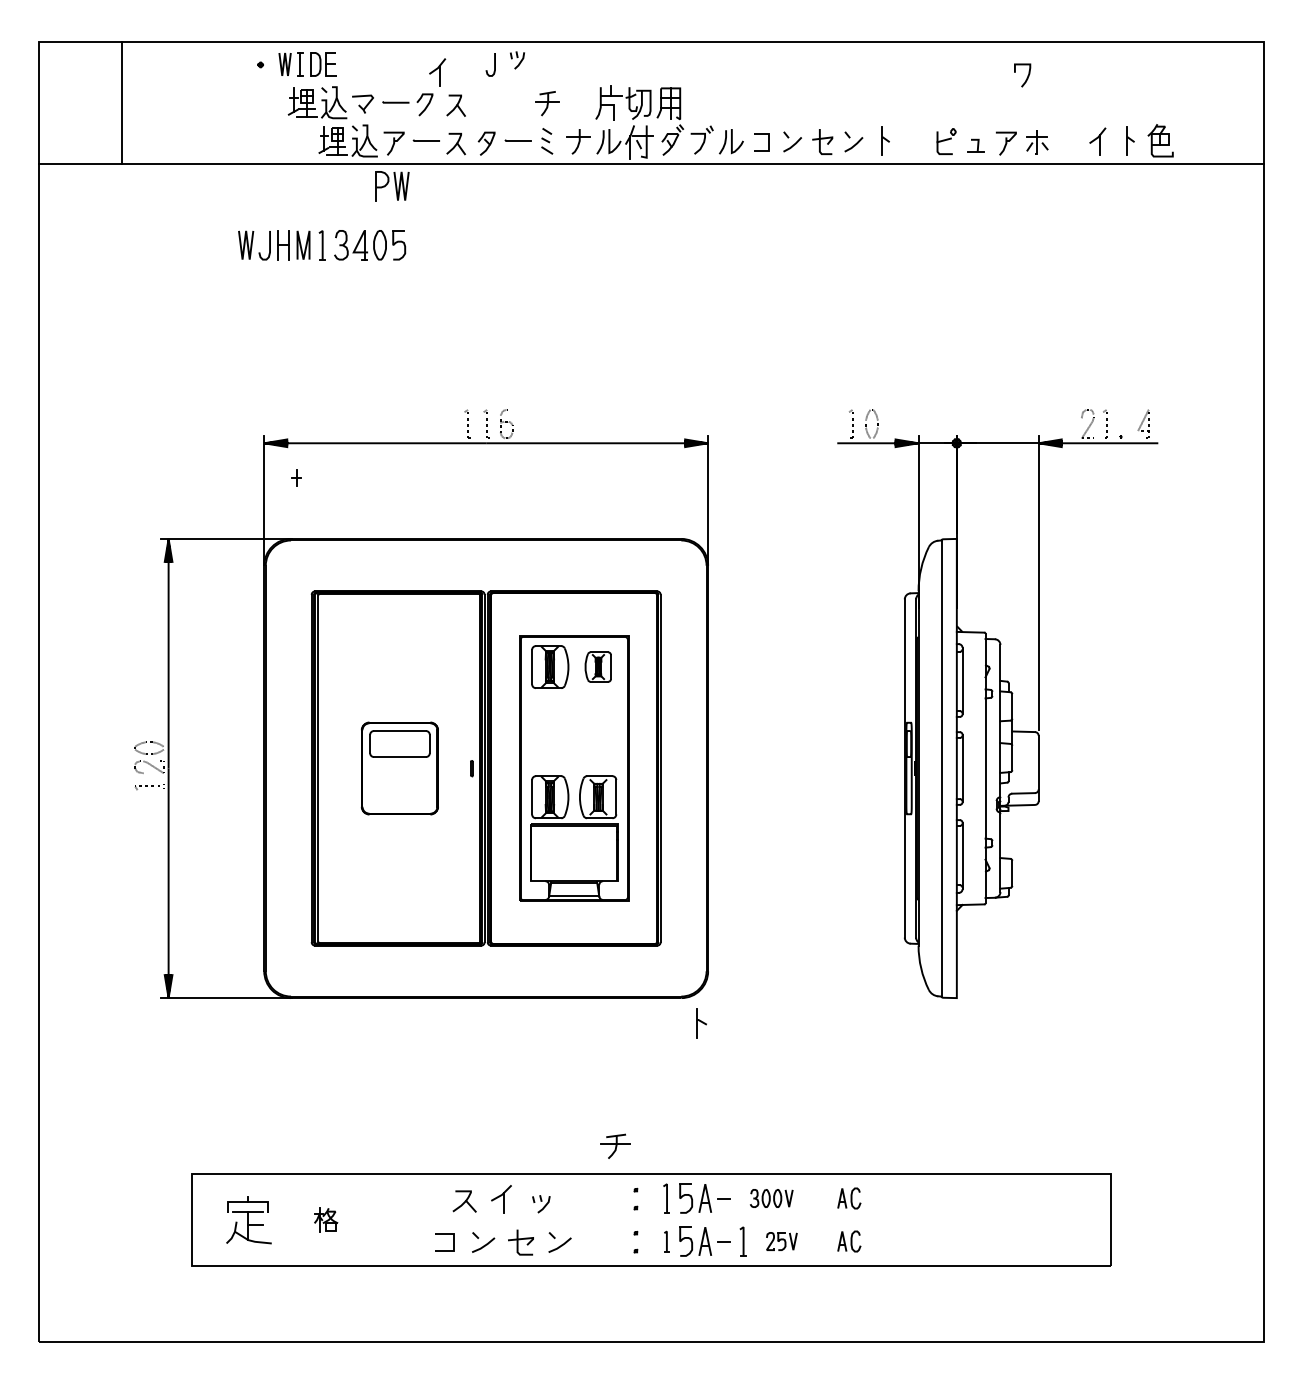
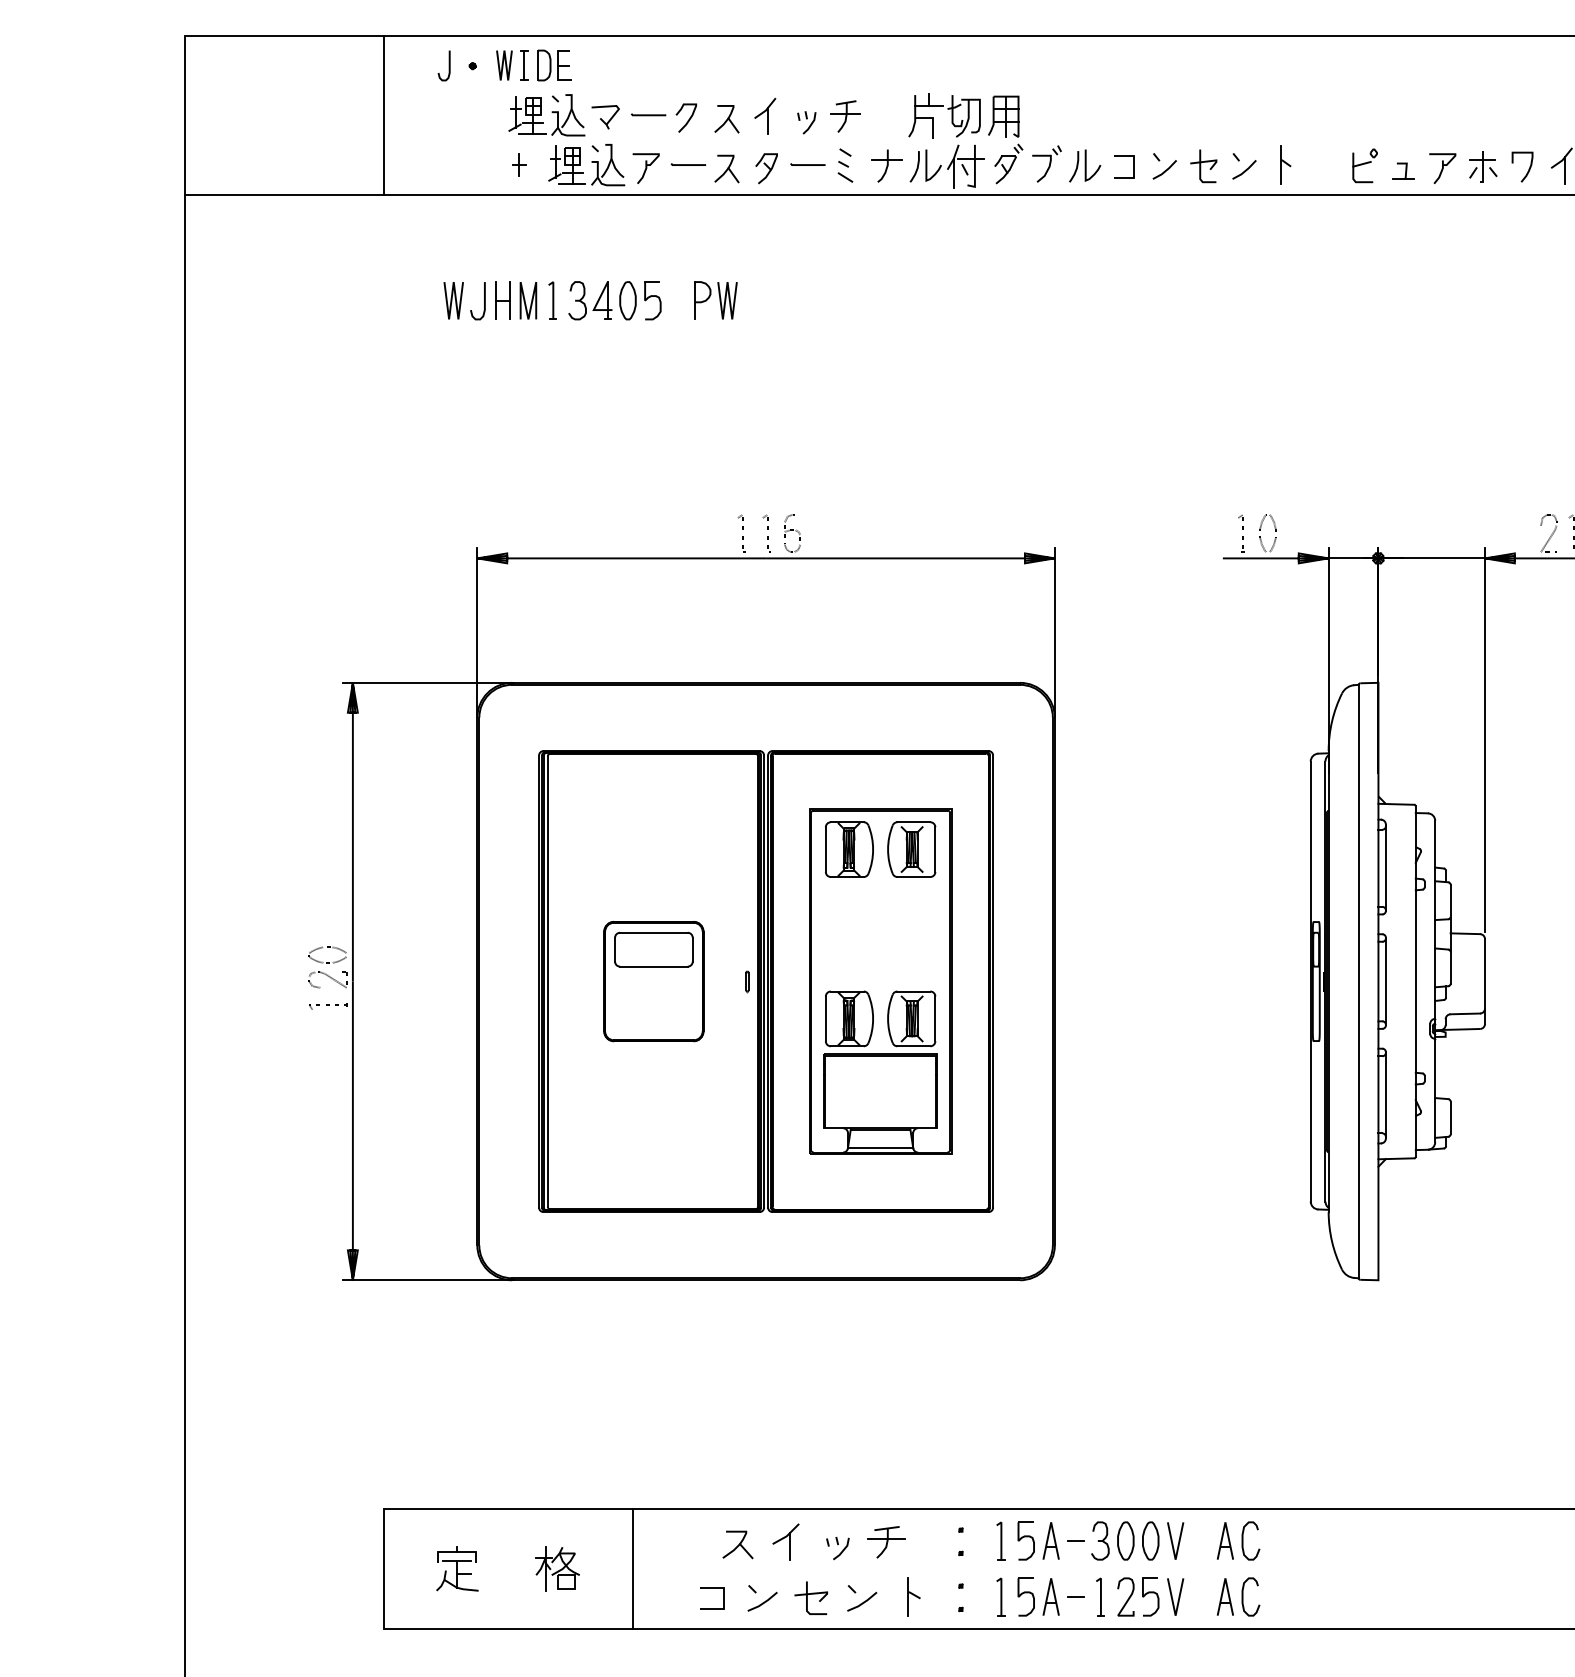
part: (517, 60) -> (806, 122), moved
curve: (494, 64) -> (449, 65), moved
part: (437, 72) -> (765, 116), moved
curve: (1026, 77) -> (1527, 169), moved
line: (122, 102) -> (383, 114), moved
part: (392, 186) -> (715, 301), moved
part: (296, 477) -> (519, 164), moved
part: (598, 666) -> (912, 848), size x1.43
part: (701, 1023) -> (913, 1596), moved
part: (615, 1145) -> (886, 1541), moved
part: (771, 1198) -> (1137, 1541), size x1.67
part: (849, 1198) -> (1238, 1541), size x1.43
part: (248, 1219) -> (456, 1568), size x0.71
part: (326, 1219) -> (558, 1568), size x1.43
line: (383, 1219) -> (632, 1568), added
part: (666, 1241) -> (1000, 1596), size x1.43
part: (781, 1241) -> (1150, 1596), size x1.67
part: (849, 1241) -> (1238, 1596), size x1.43

